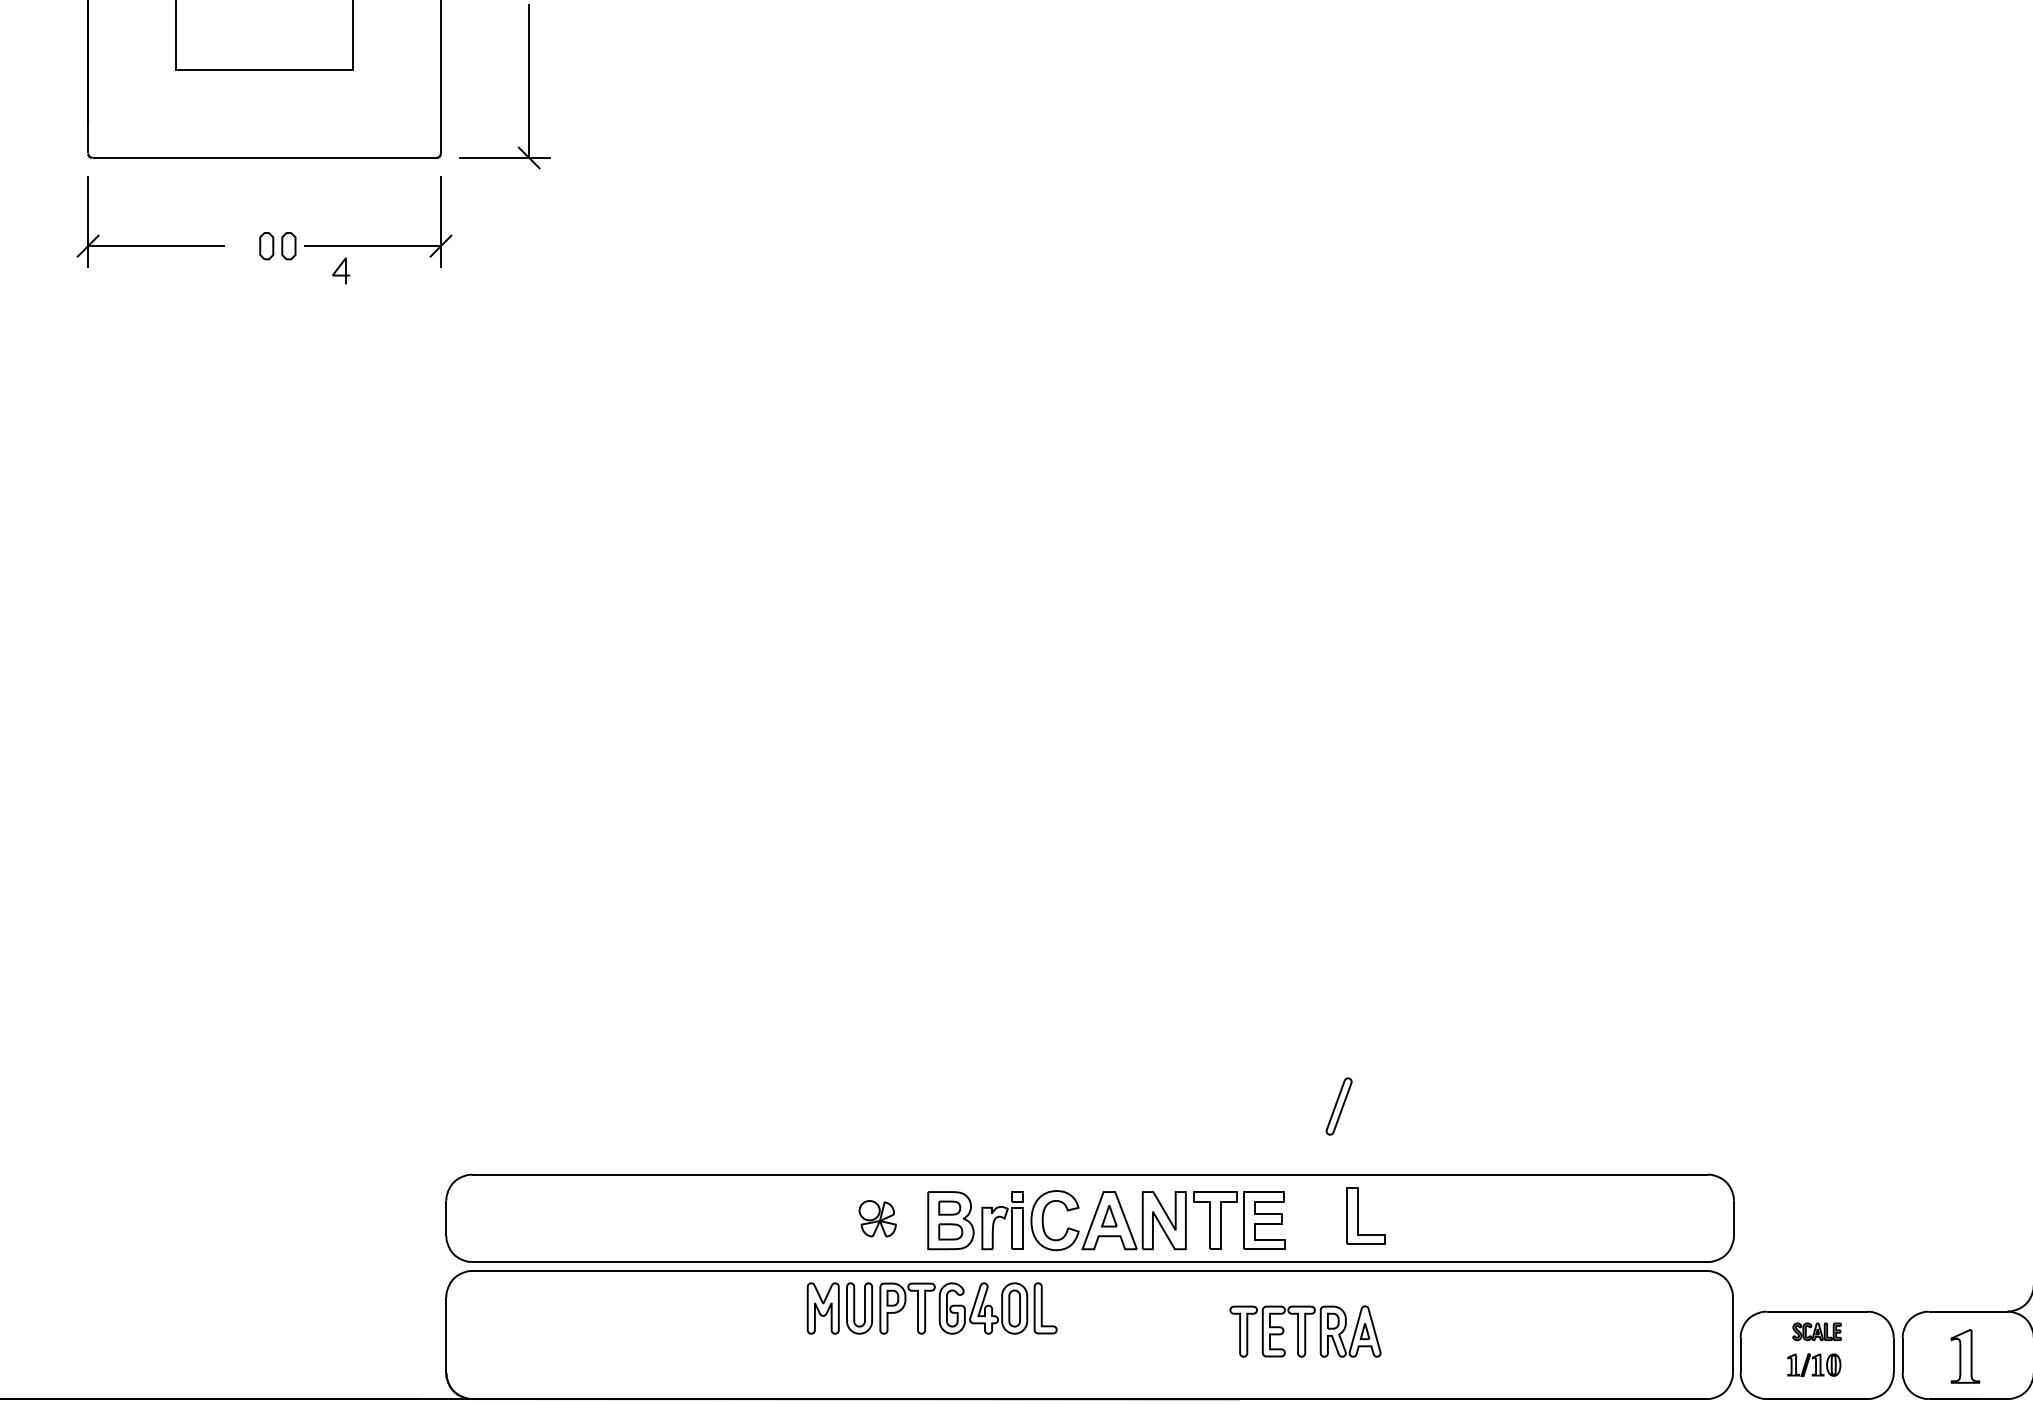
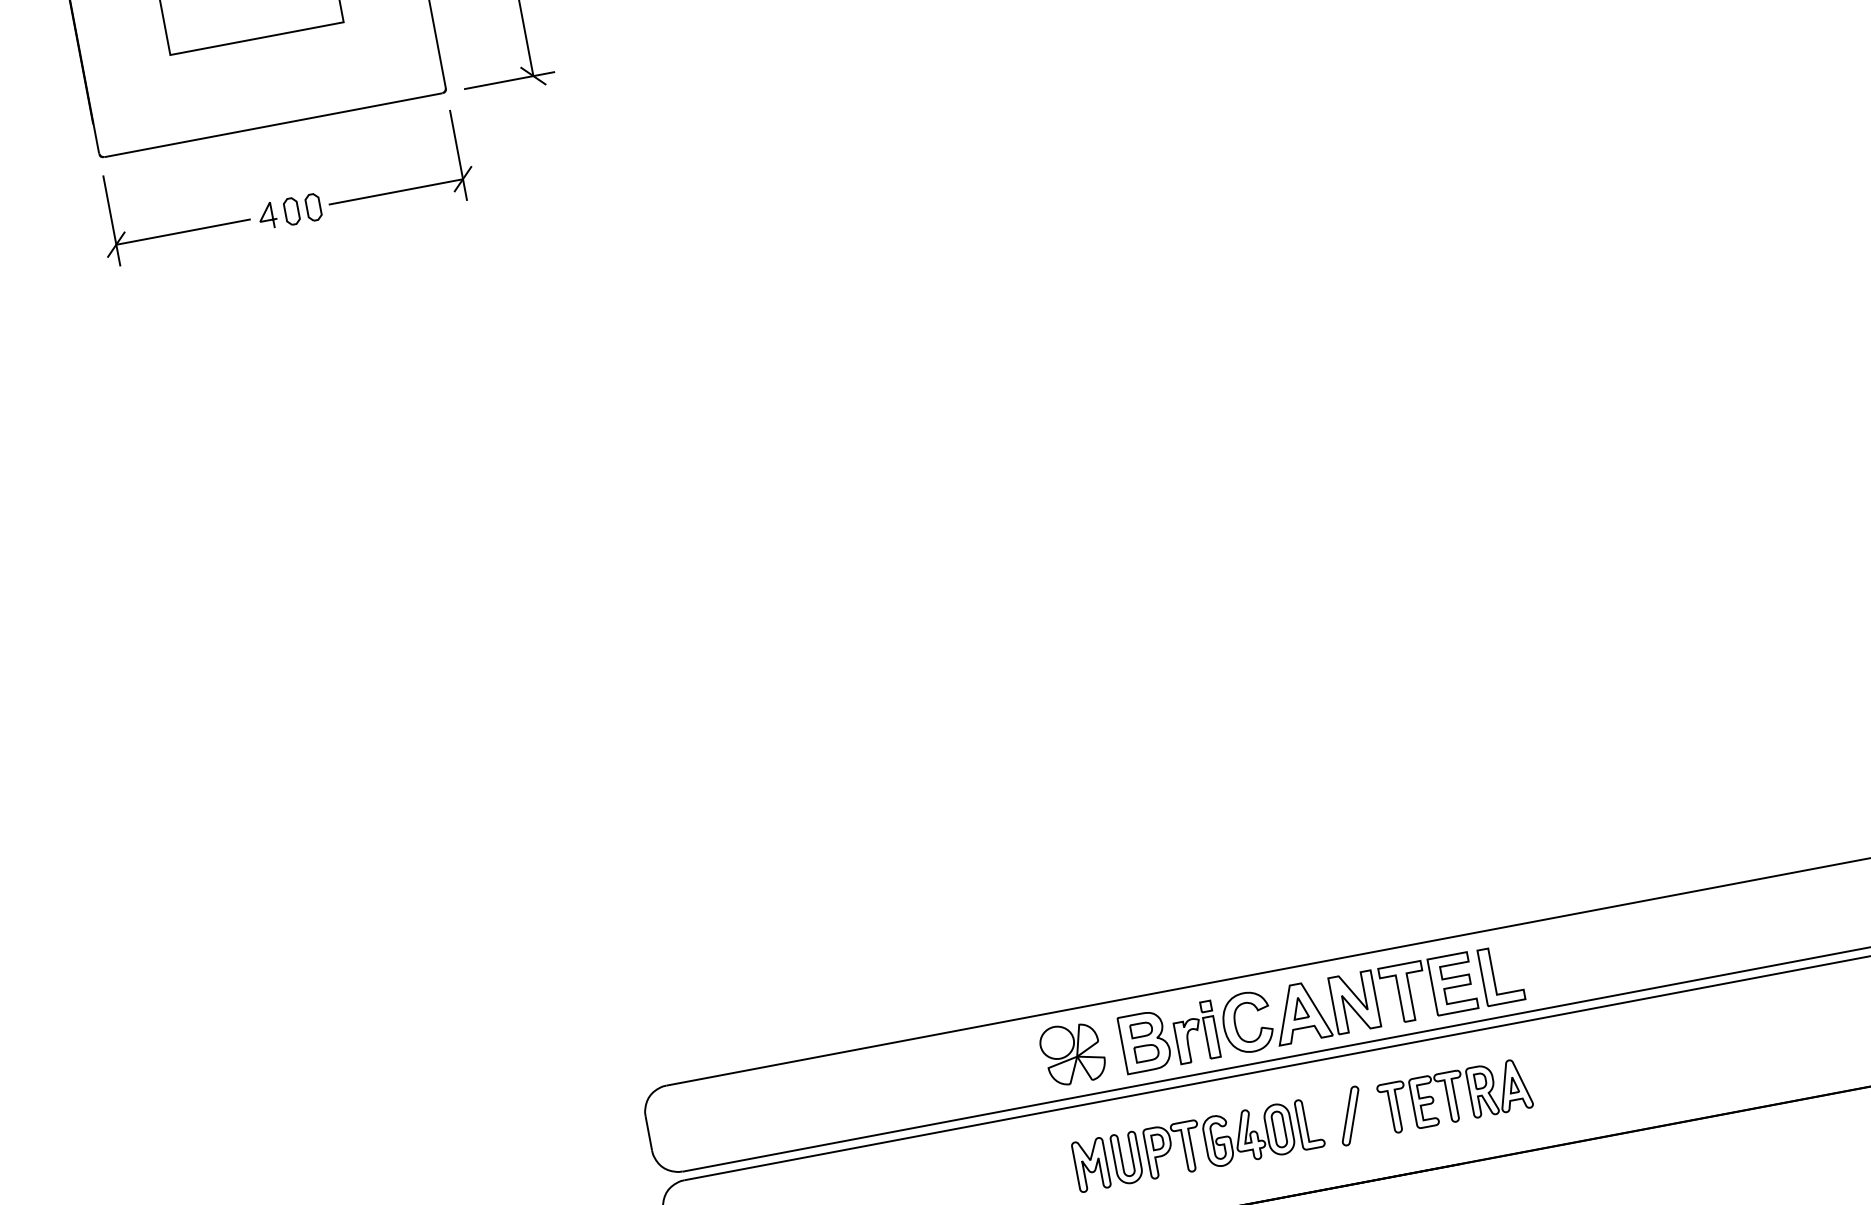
curve: (339, 268) -> (265, 213), moved
part: (1338, 1106) -> (1349, 1116), moved
part: (1358, 1215) -> (1494, 975), moved
part: (877, 1218) -> (1072, 1053), size x1.67
part: (931, 1308) -> (1197, 1144), moved
part: (1305, 1331) -> (1455, 1096), moved

